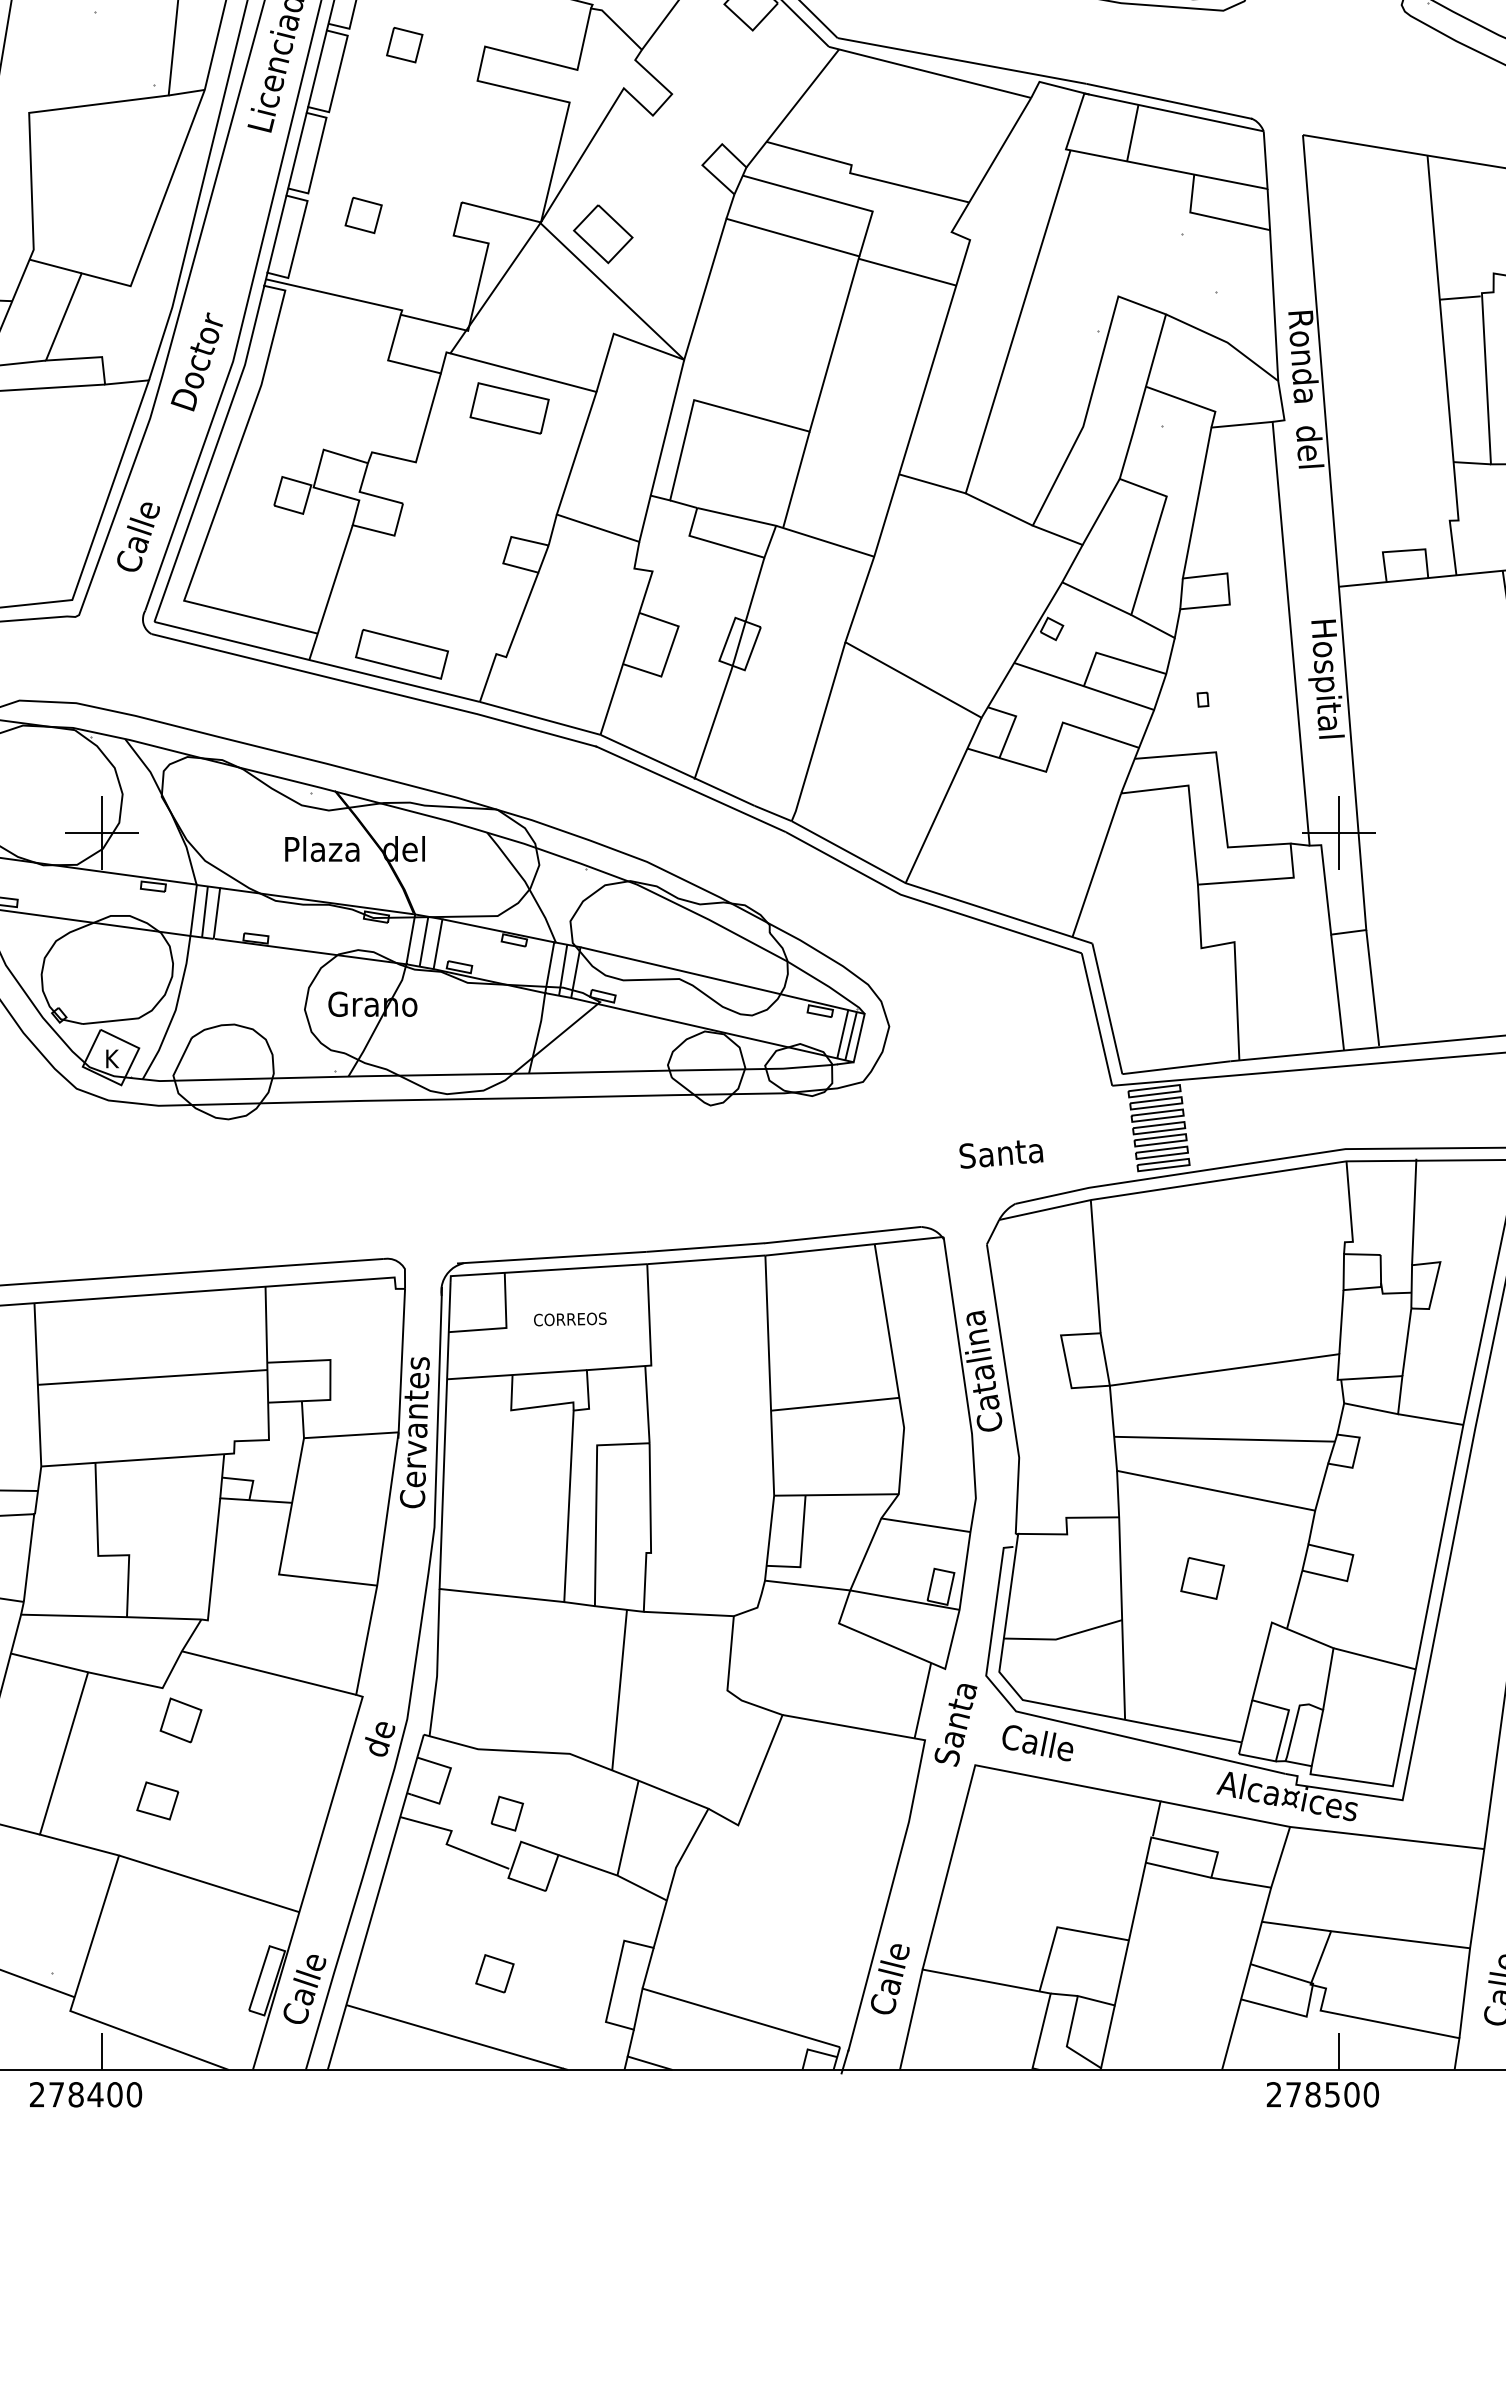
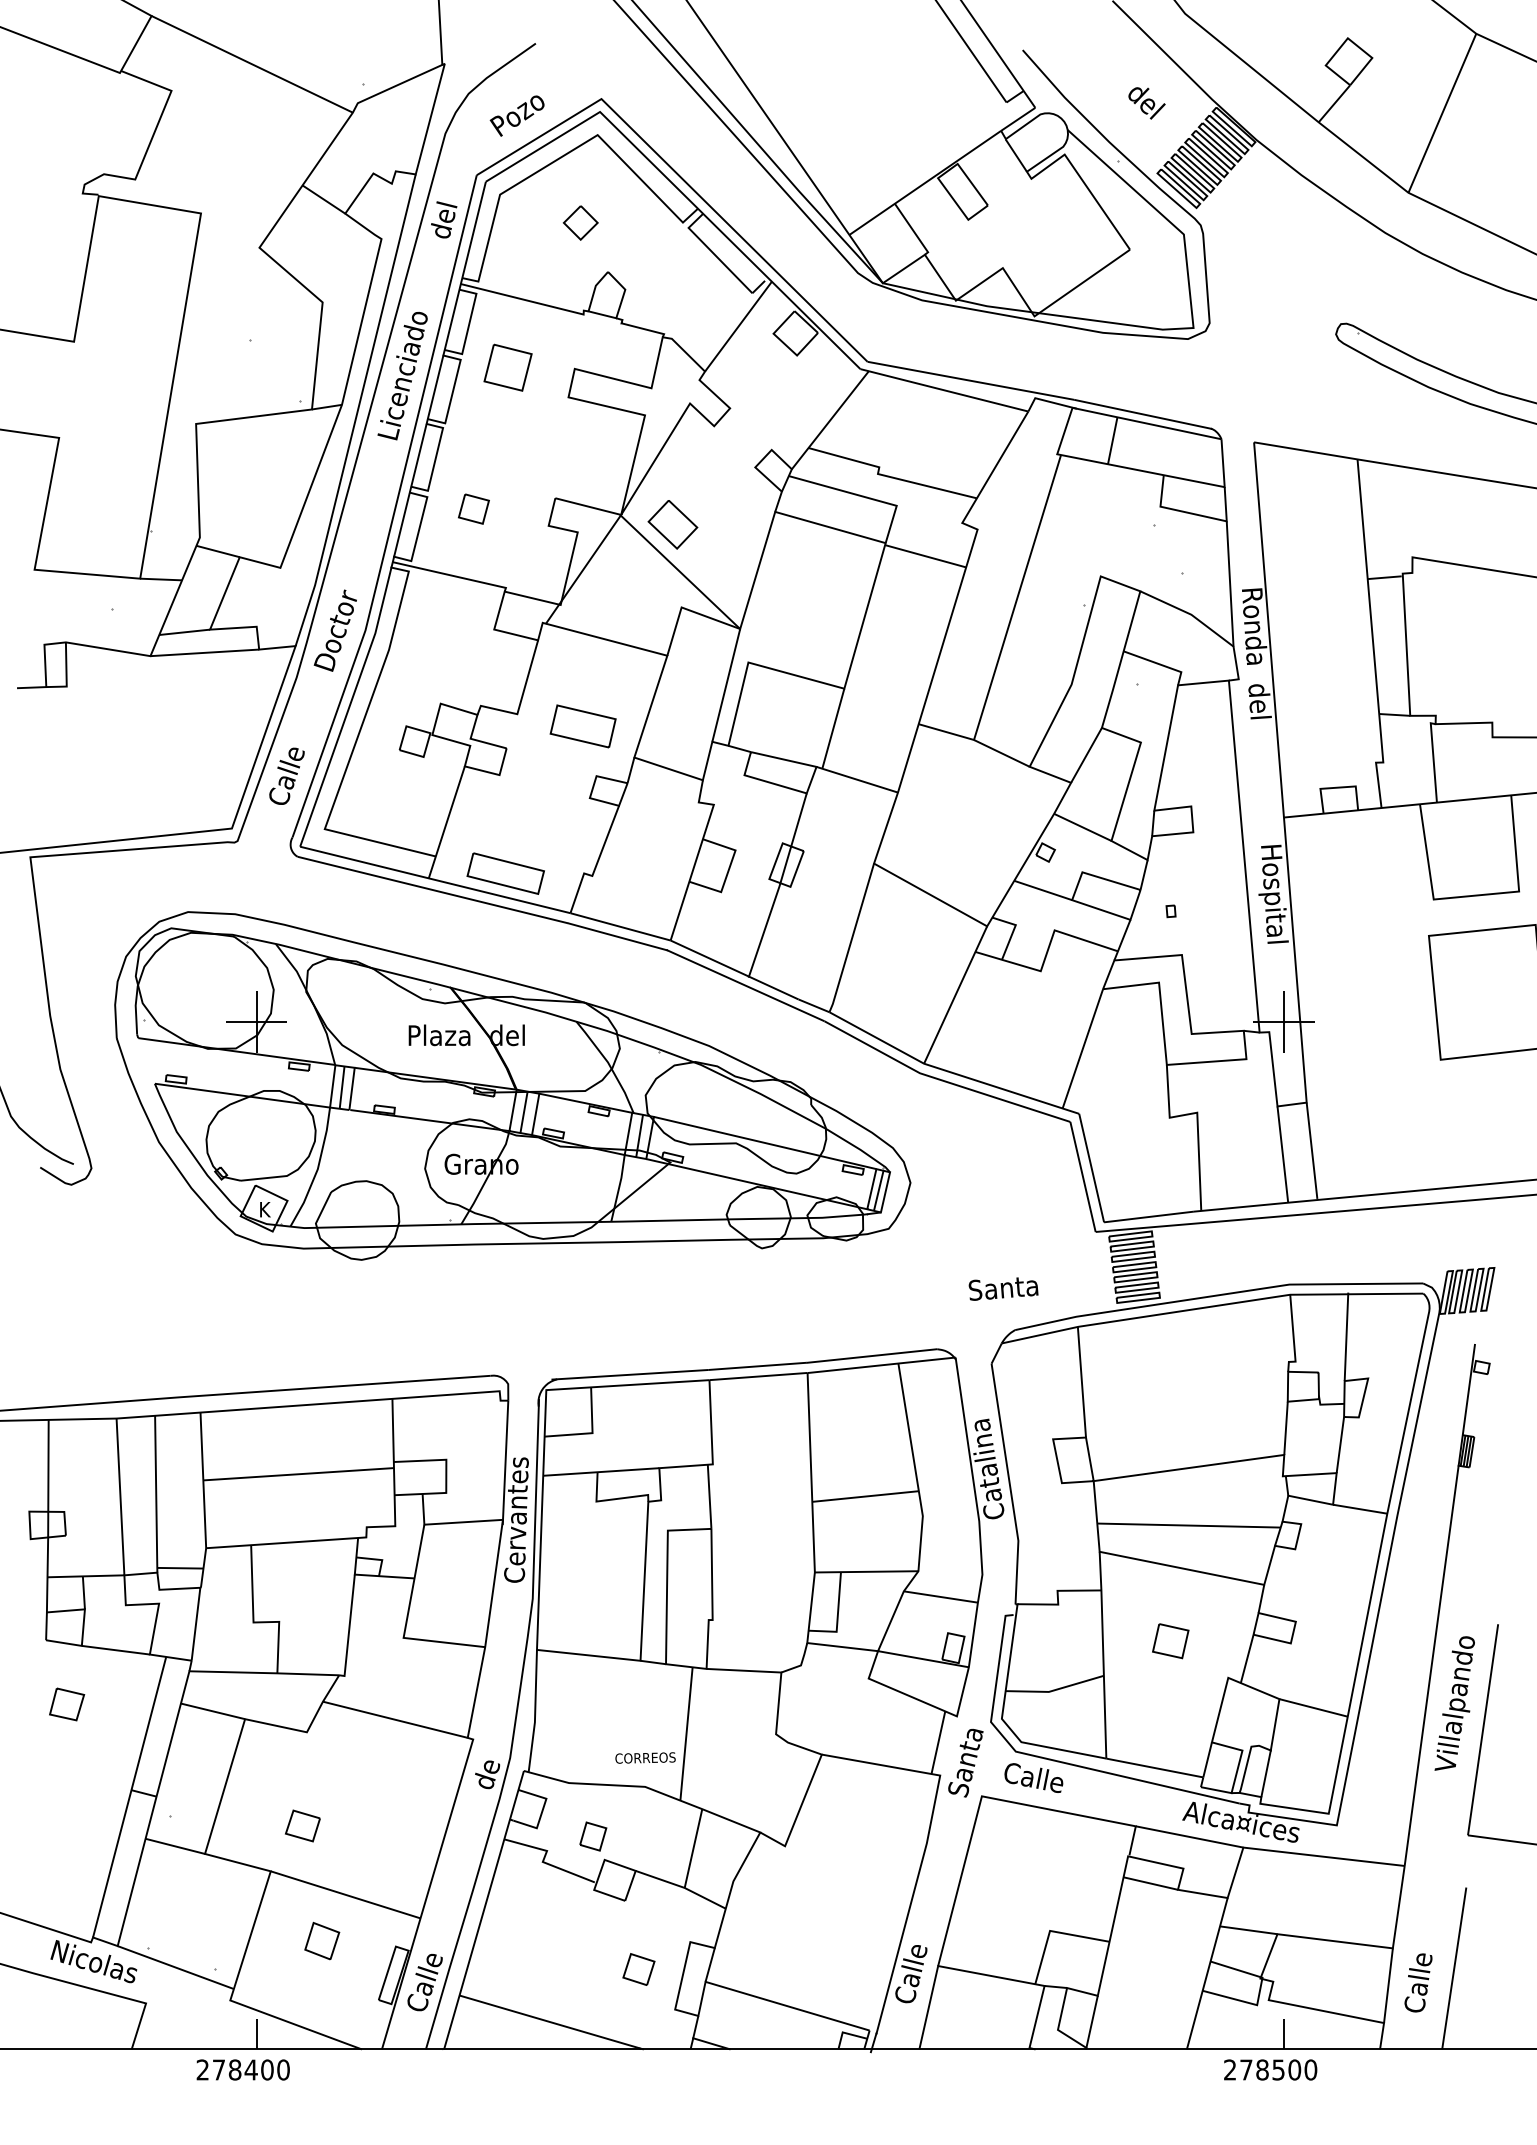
part: (404, 44) -> (507, 367), size x1.6
part: (508, 408) -> (582, 726), moved
text: (570, 1318) -> (645, 1757), moved
part: (181, 1719) -> (322, 1940), moved
part: (494, 1973) -> (638, 1969), moved

